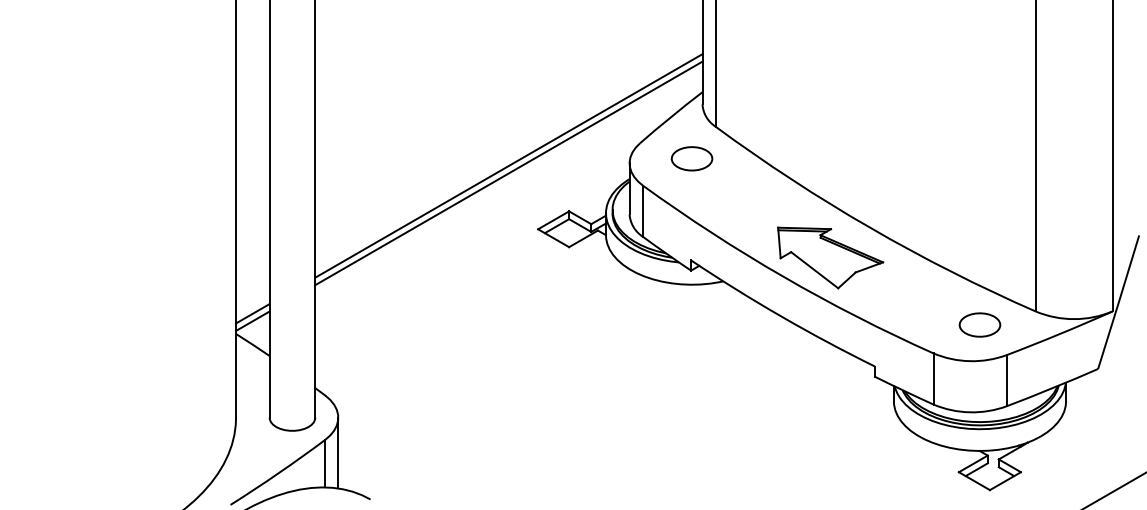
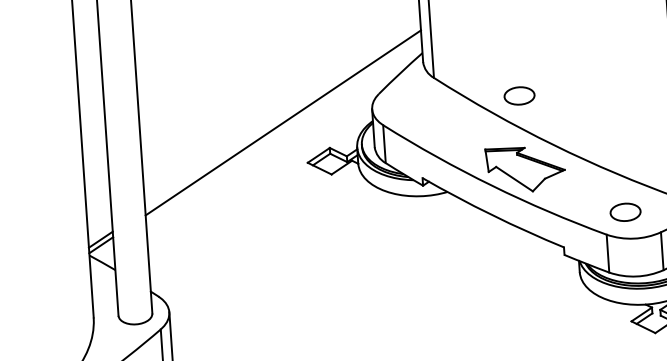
part: (691, 158) -> (519, 95), moved
line: (508, 165) -> (282, 117), removed
part: (979, 324) -> (625, 211), moved

